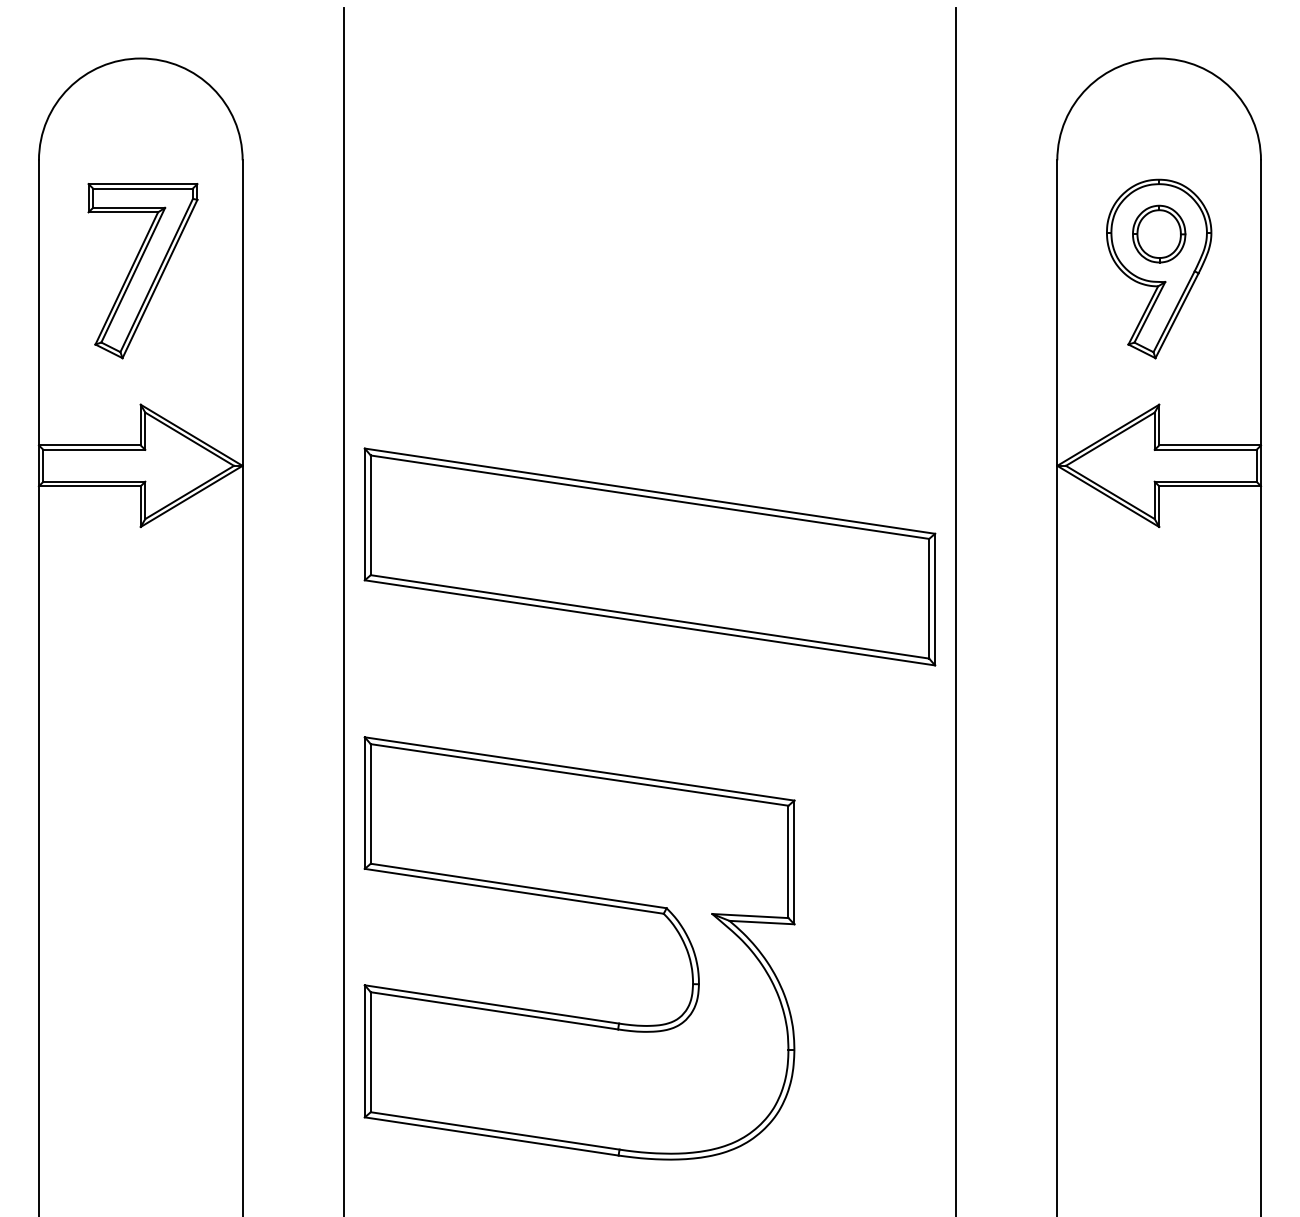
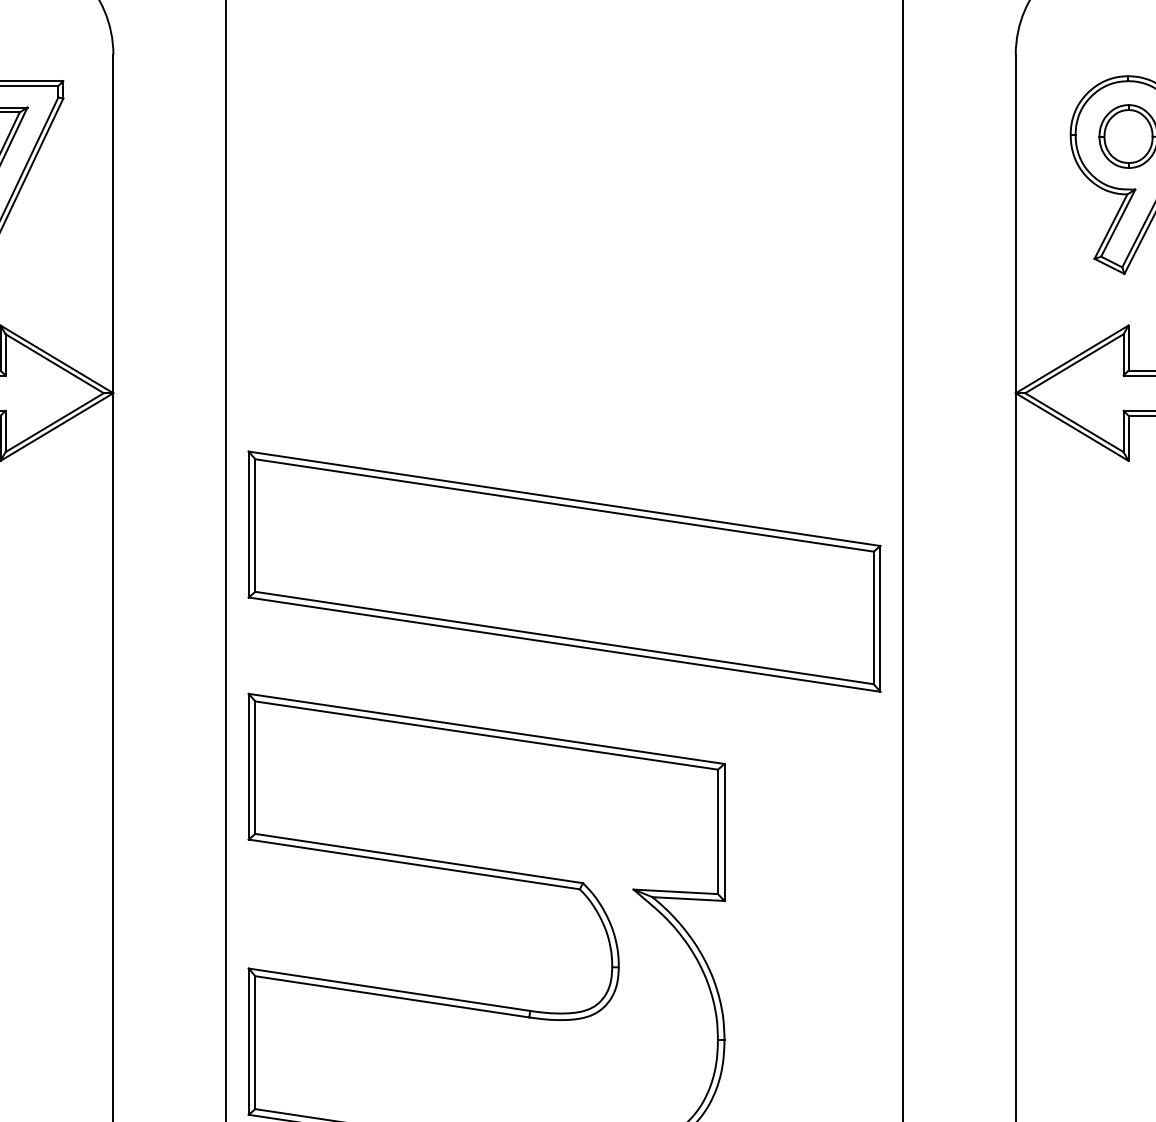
part: (649, 556) -> (564, 571), moved

